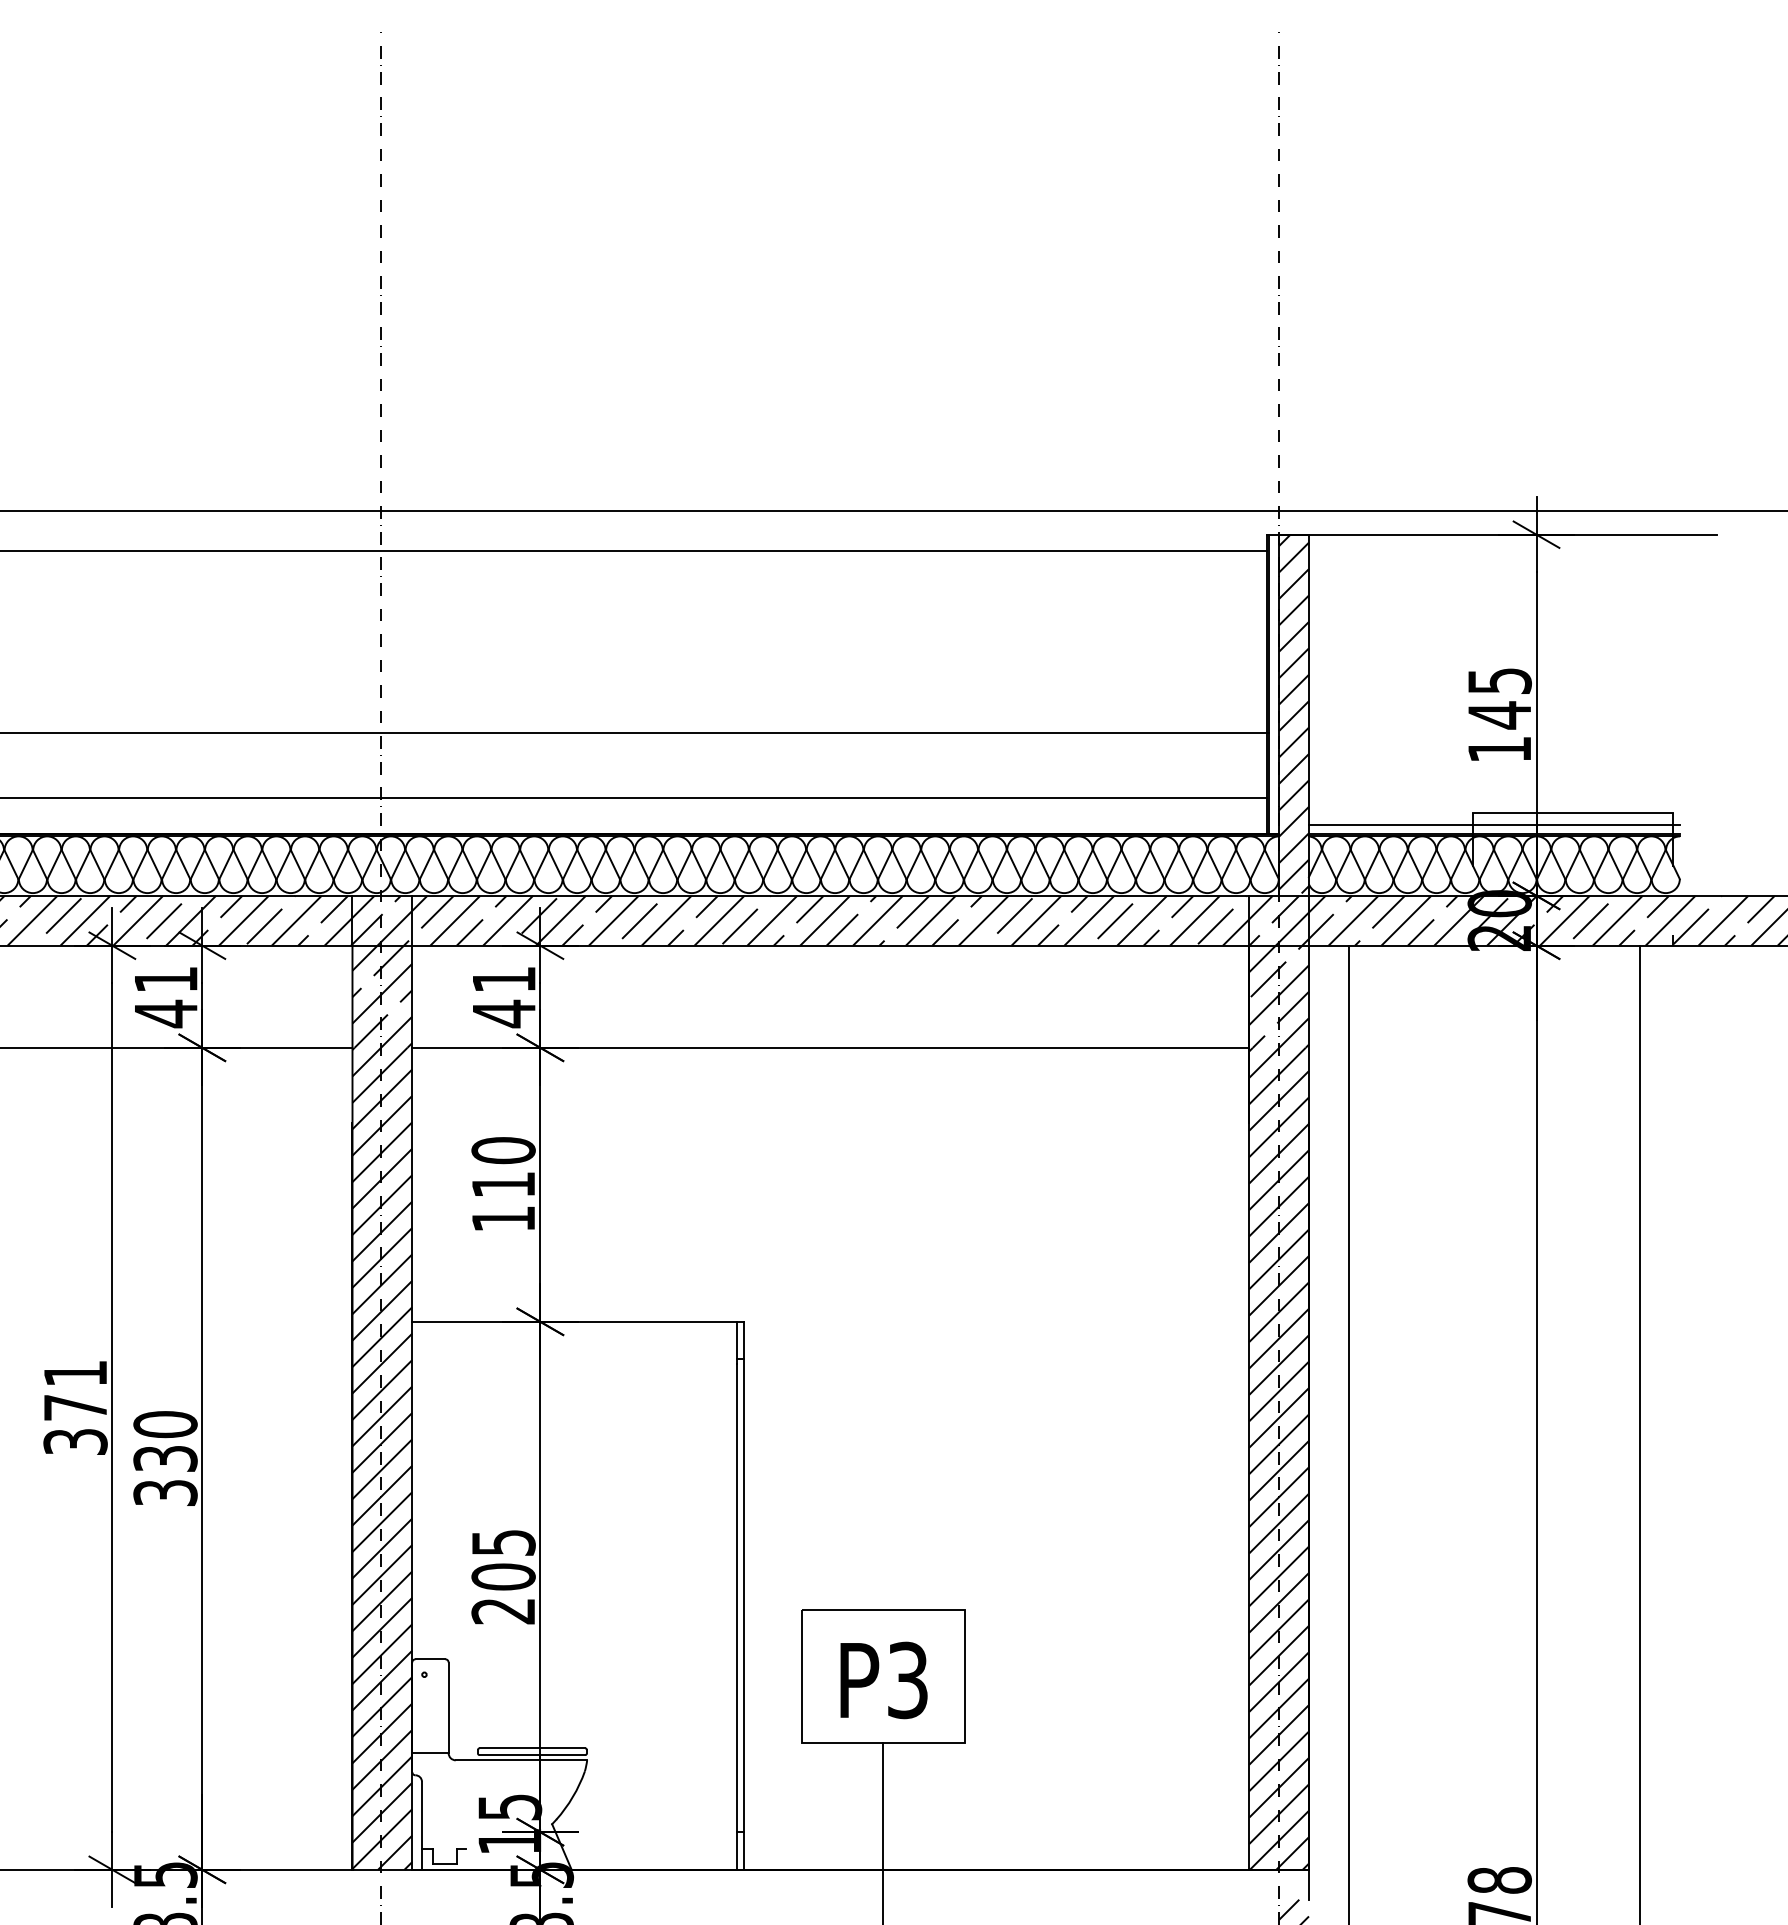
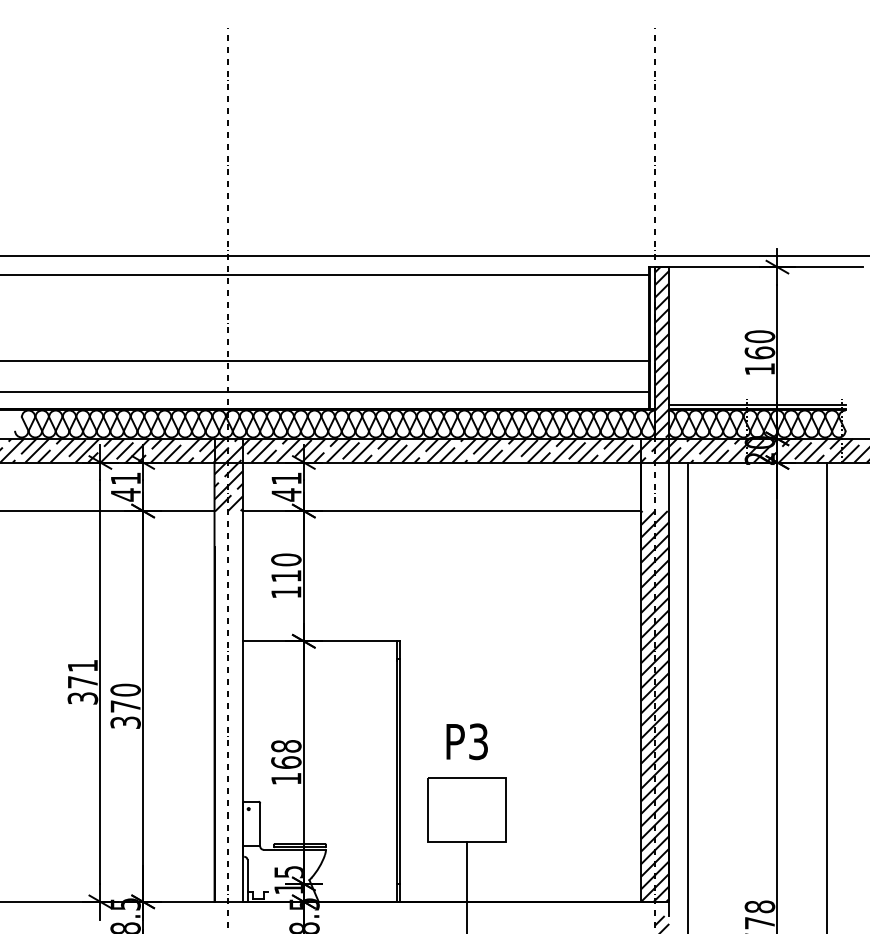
text: (1498, 697) -> (759, 344), 145 -> 160
line: (1572, 813) -> (794, 399), removed
hatch: (1277, 996) -> (654, 486), removed
text: (165, 1458) -> (125, 706), 330 -> 370
hatch: (381, 1458) -> (228, 706), removed
text: (503, 1576) -> (286, 762), 205 -> 168
text: (882, 1679) -> (466, 741), moved

